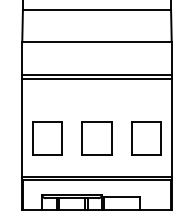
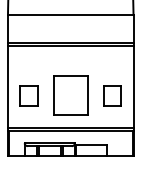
part: (47, 138) -> (29, 95), size x0.7
part: (96, 138) -> (70, 95), size x1.4
part: (146, 138) -> (112, 95), size x0.7

